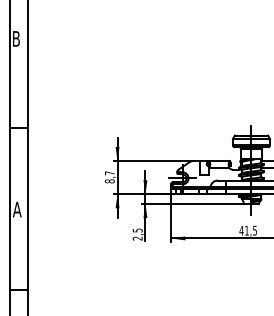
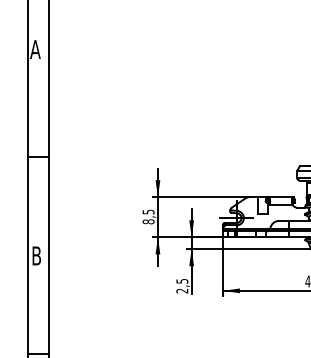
text: (15, 38) -> (34, 49), B -> A
text: (109, 173) -> (148, 212), 8,7 -> 8,5
text: (17, 209) -> (36, 255), A -> B

